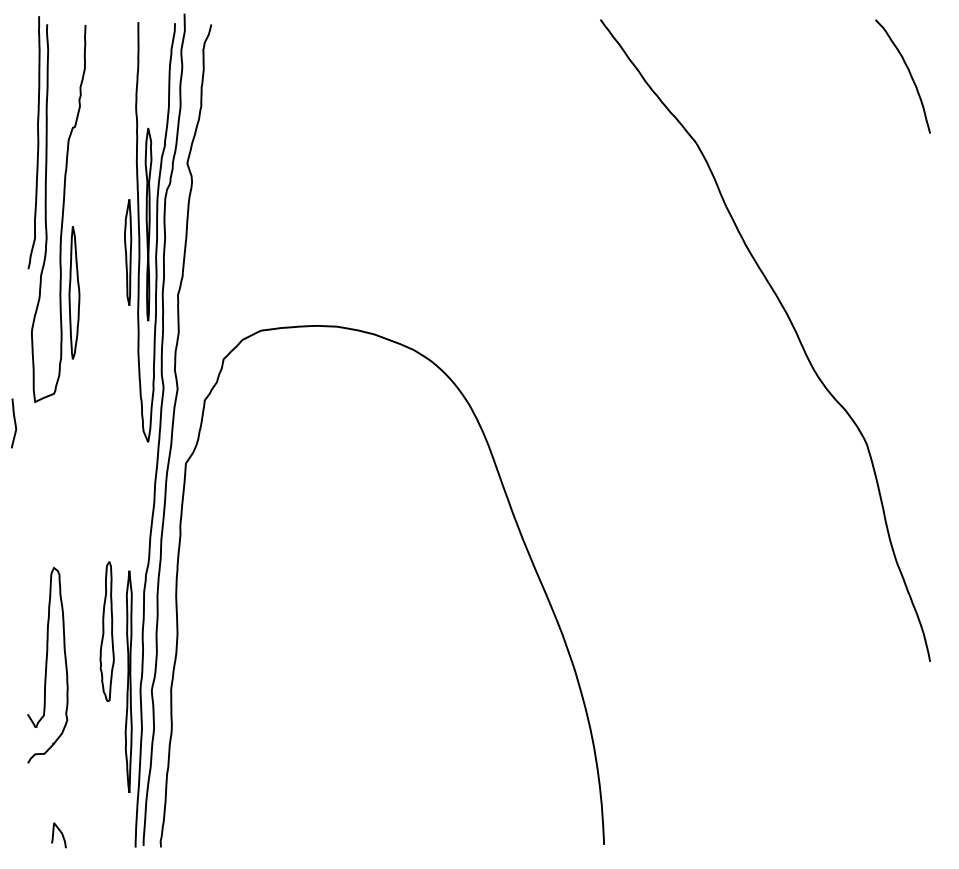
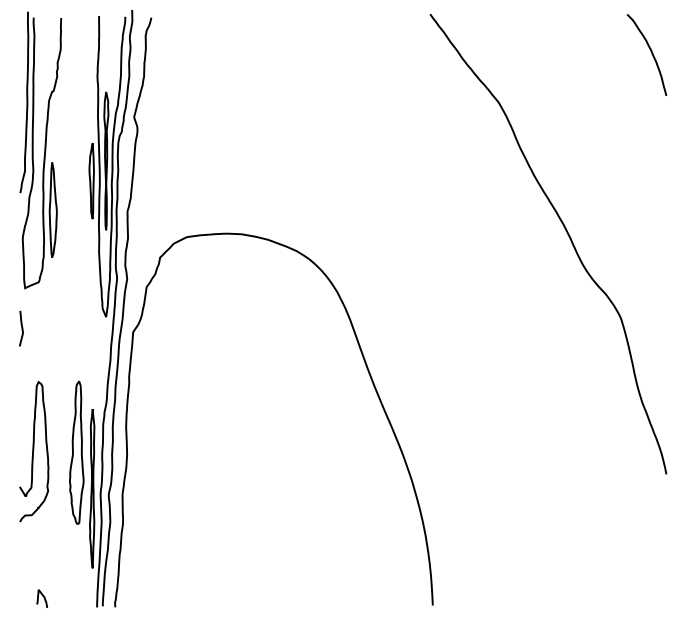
curve: (14, 423) -> (21, 328), moved
part: (106, 631) -> (76, 452), size x1.43
curve: (47, 664) -> (33, 451), moved

